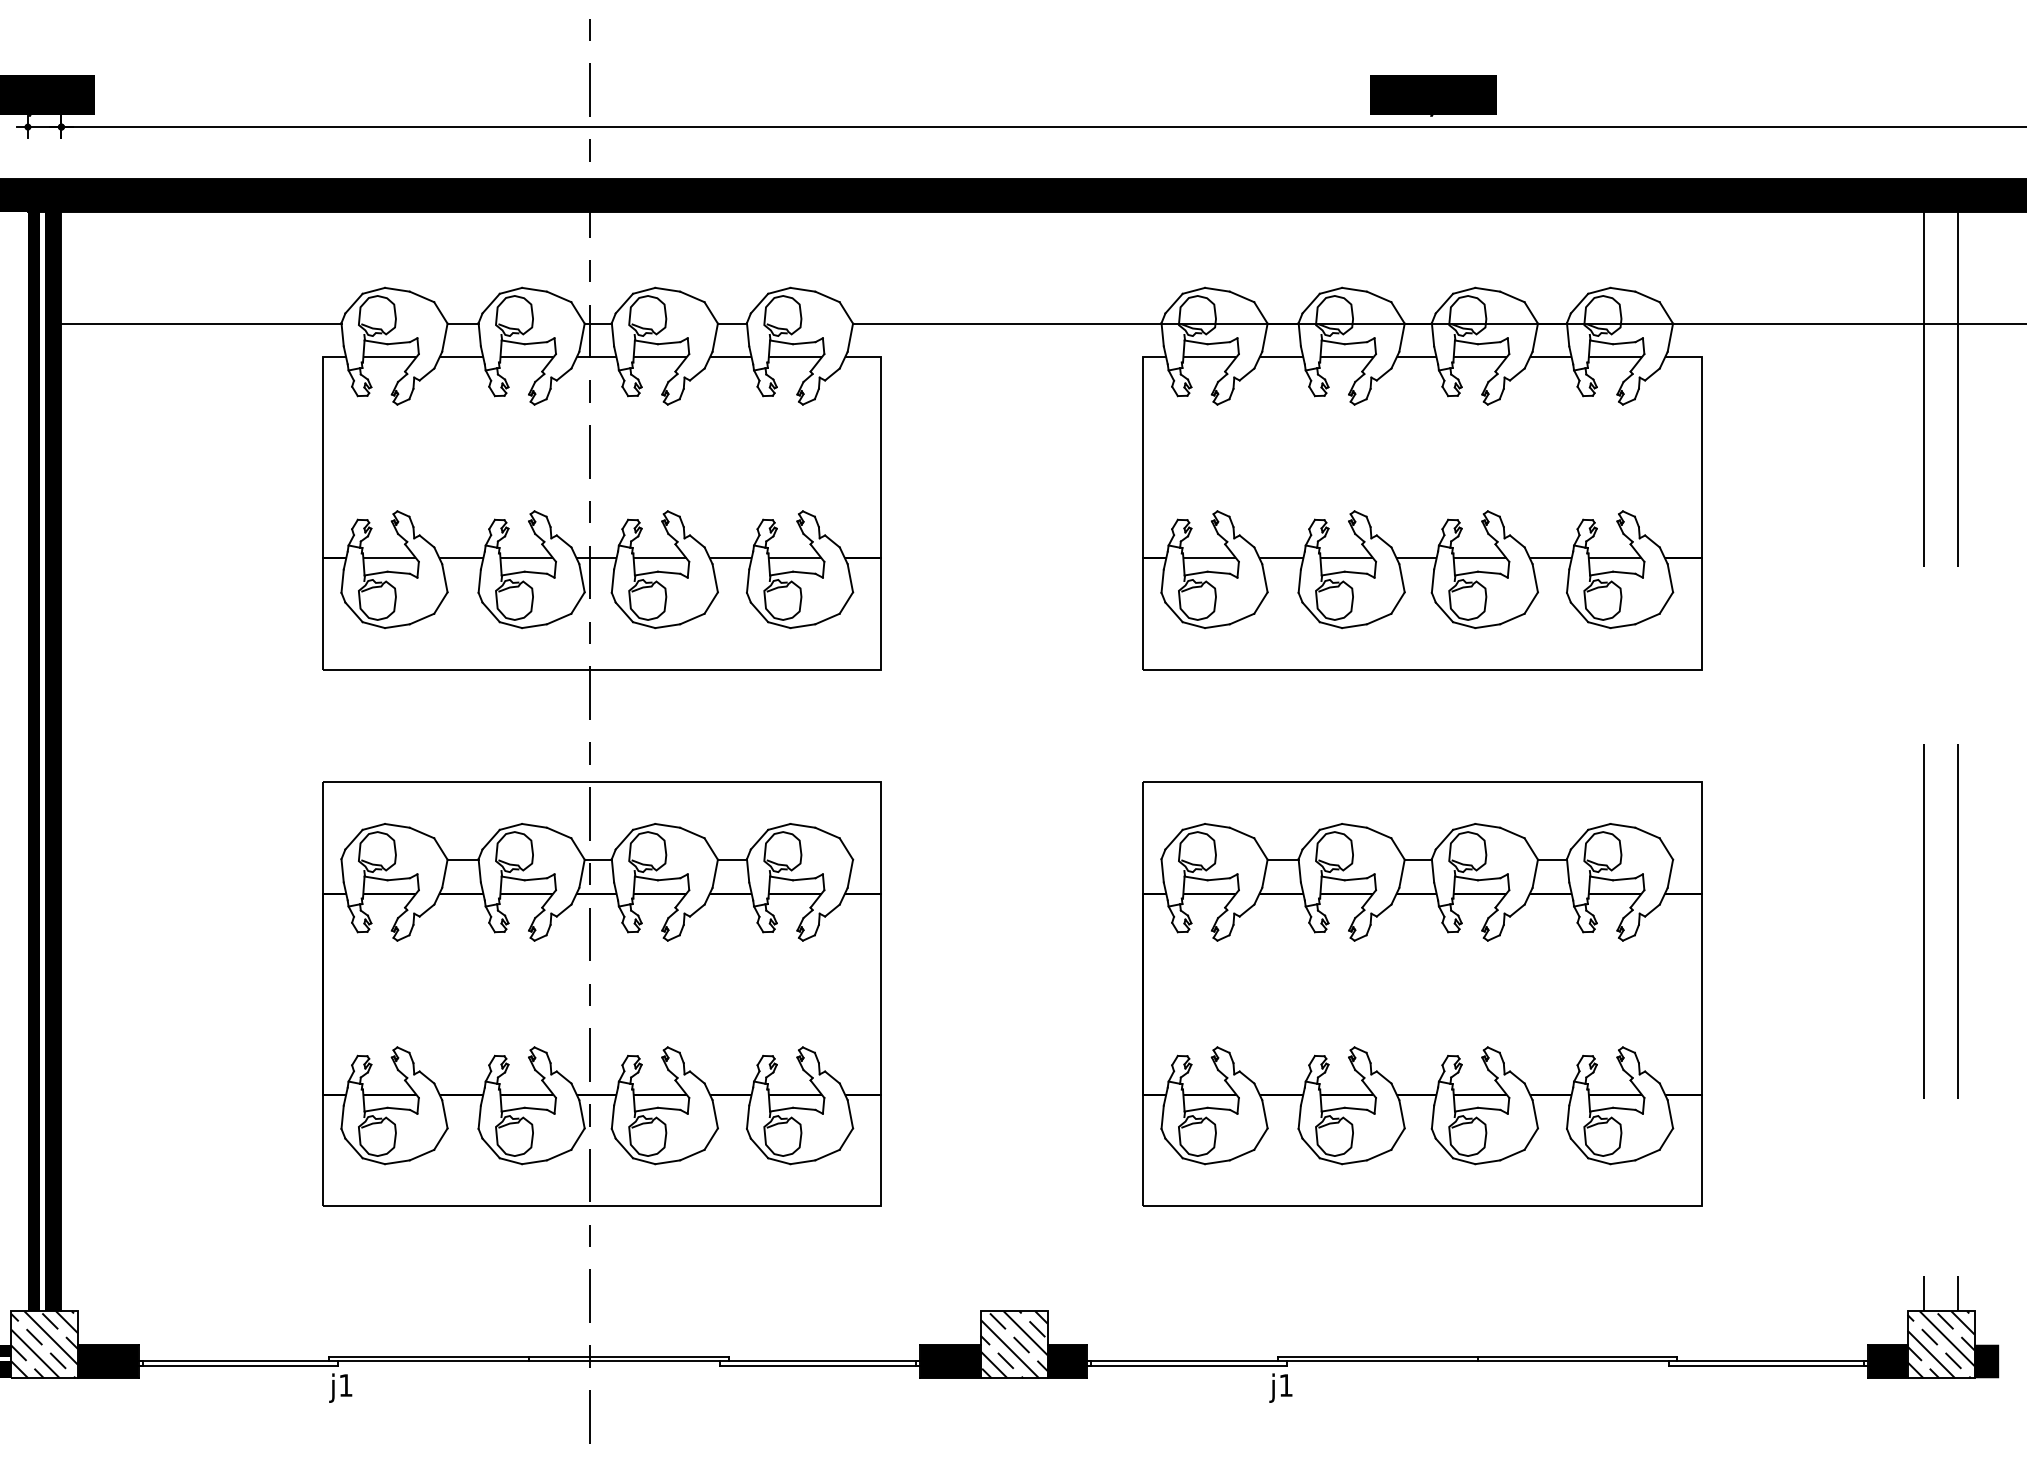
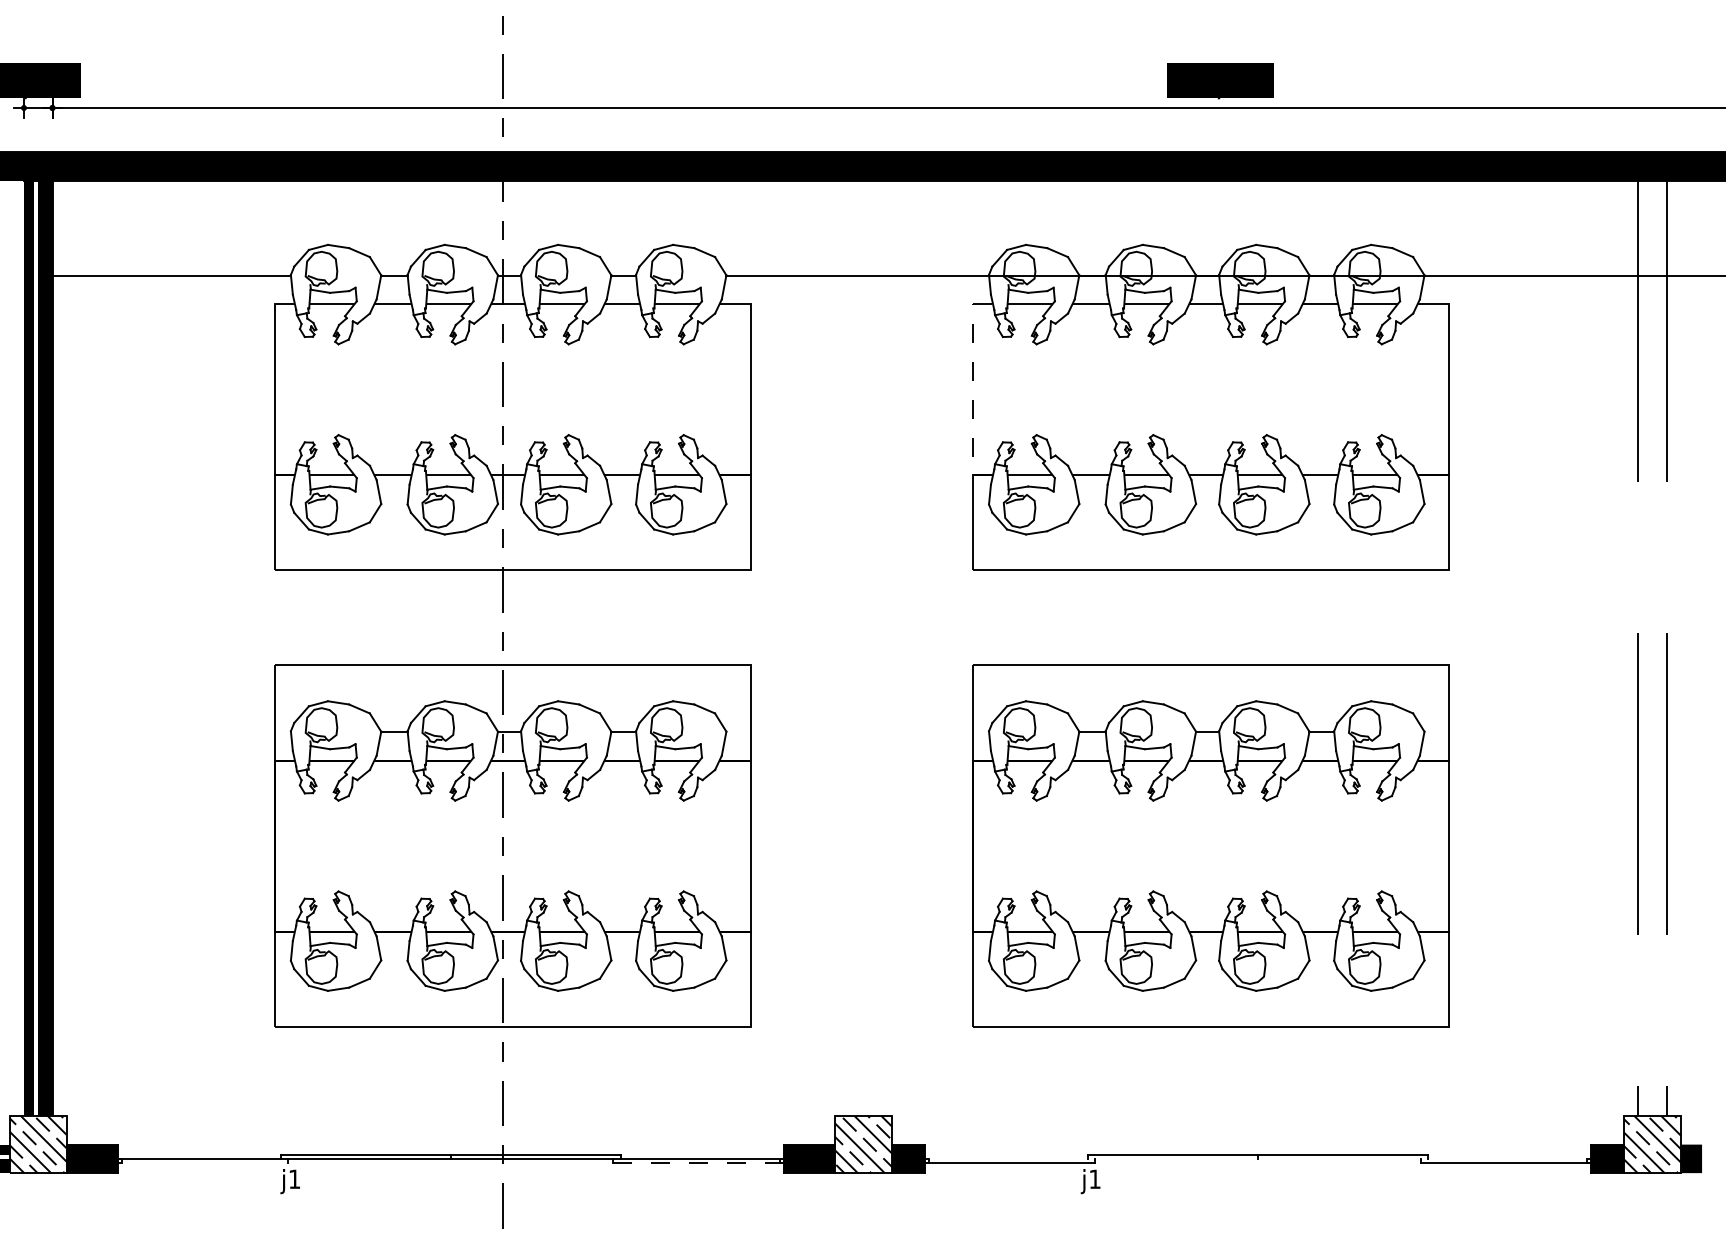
line: (1143, 457) -> (973, 389), solid -> dashed
line: (1477, 1361) -> (1258, 1158), removed
line: (238, 1365) -> (203, 1162), removed
line: (820, 1365) -> (698, 1162), solid -> dashed

